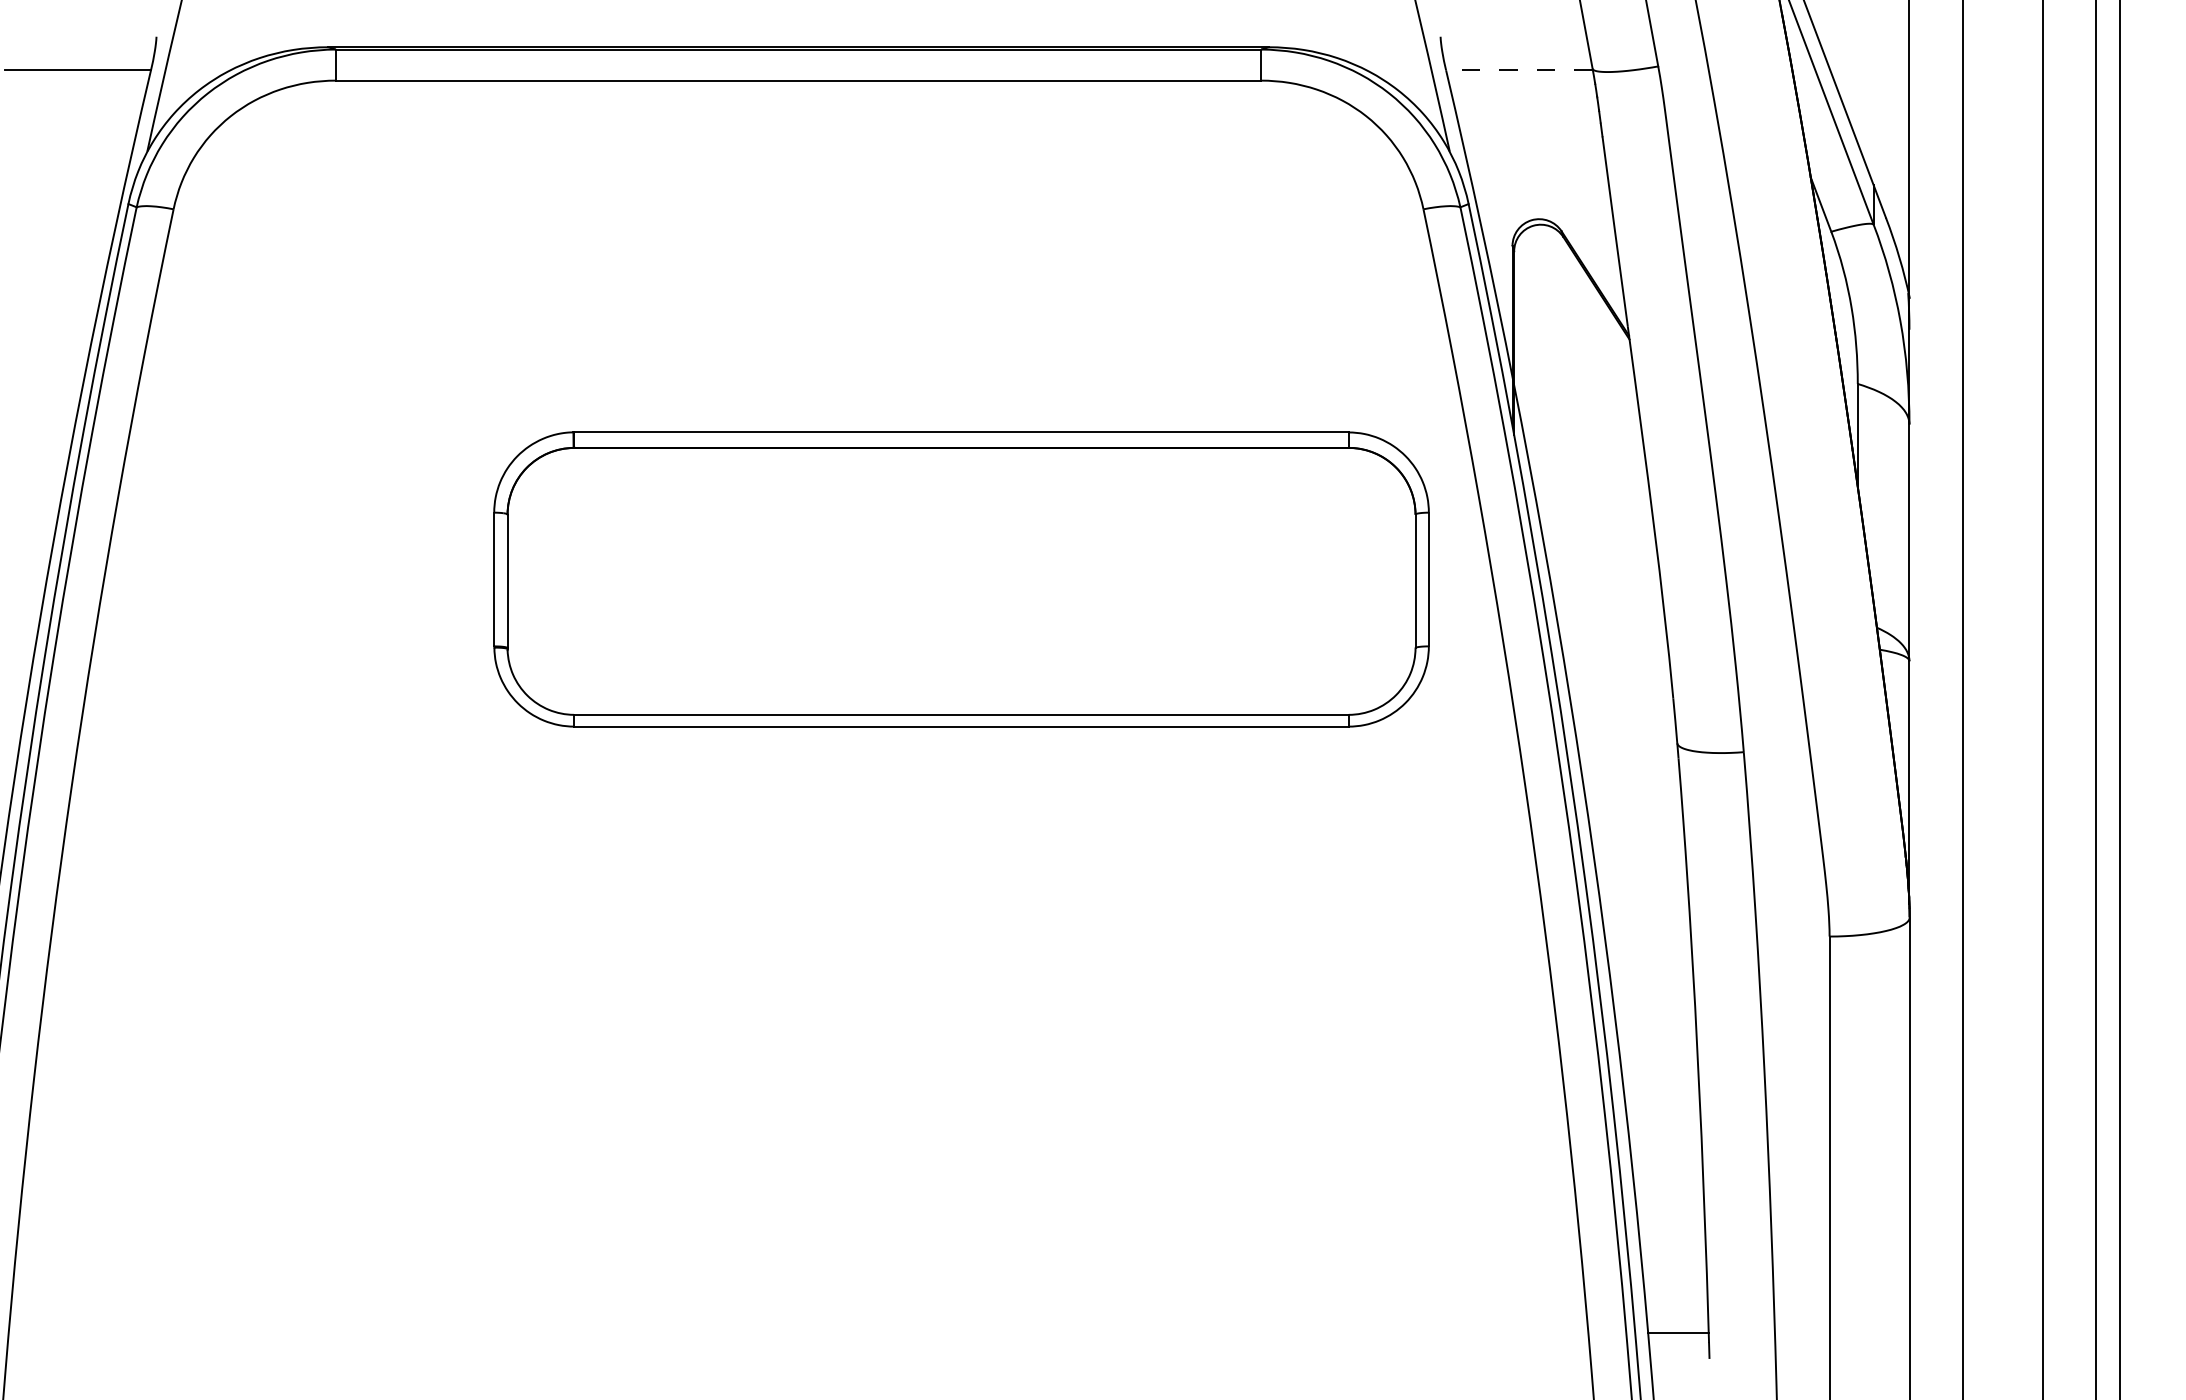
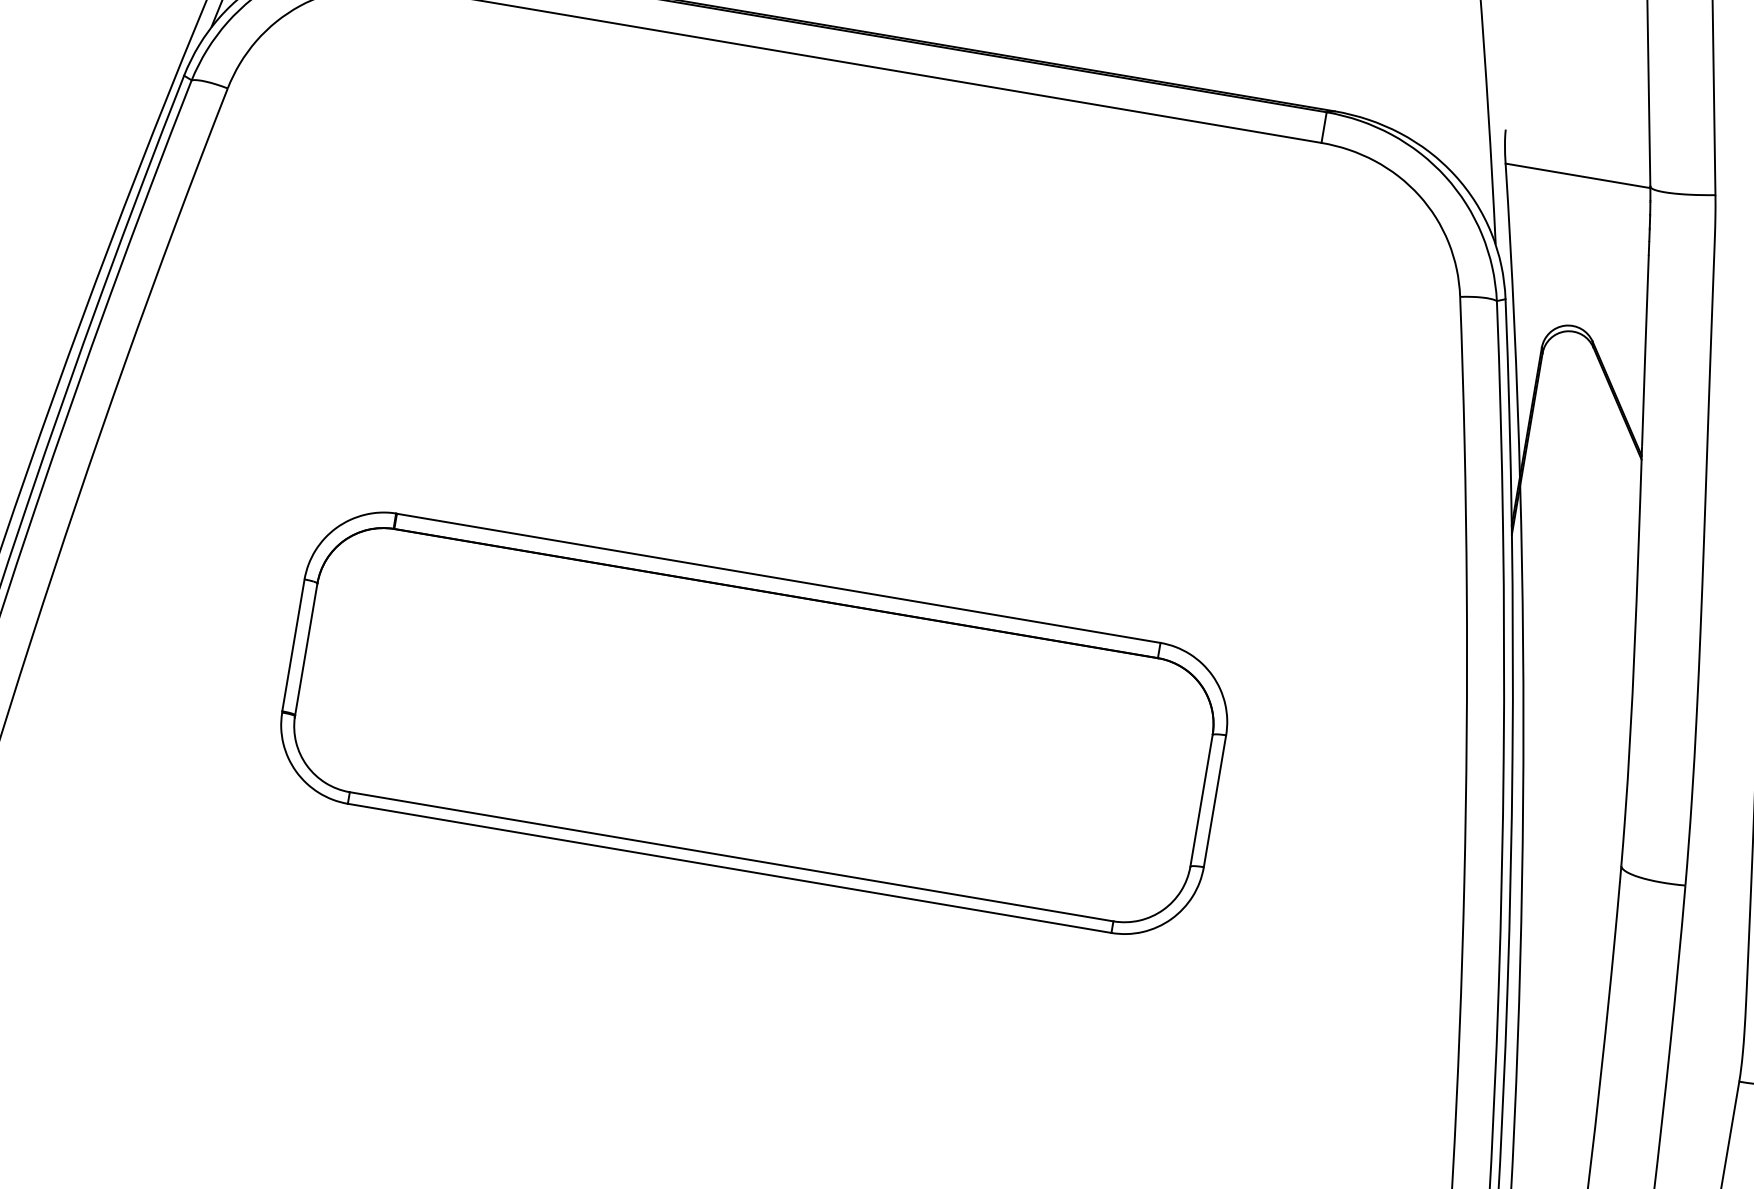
line: (1519, 70) -> (1577, 176), dashed -> solid
part: (961, 579) -> (754, 723), moved

